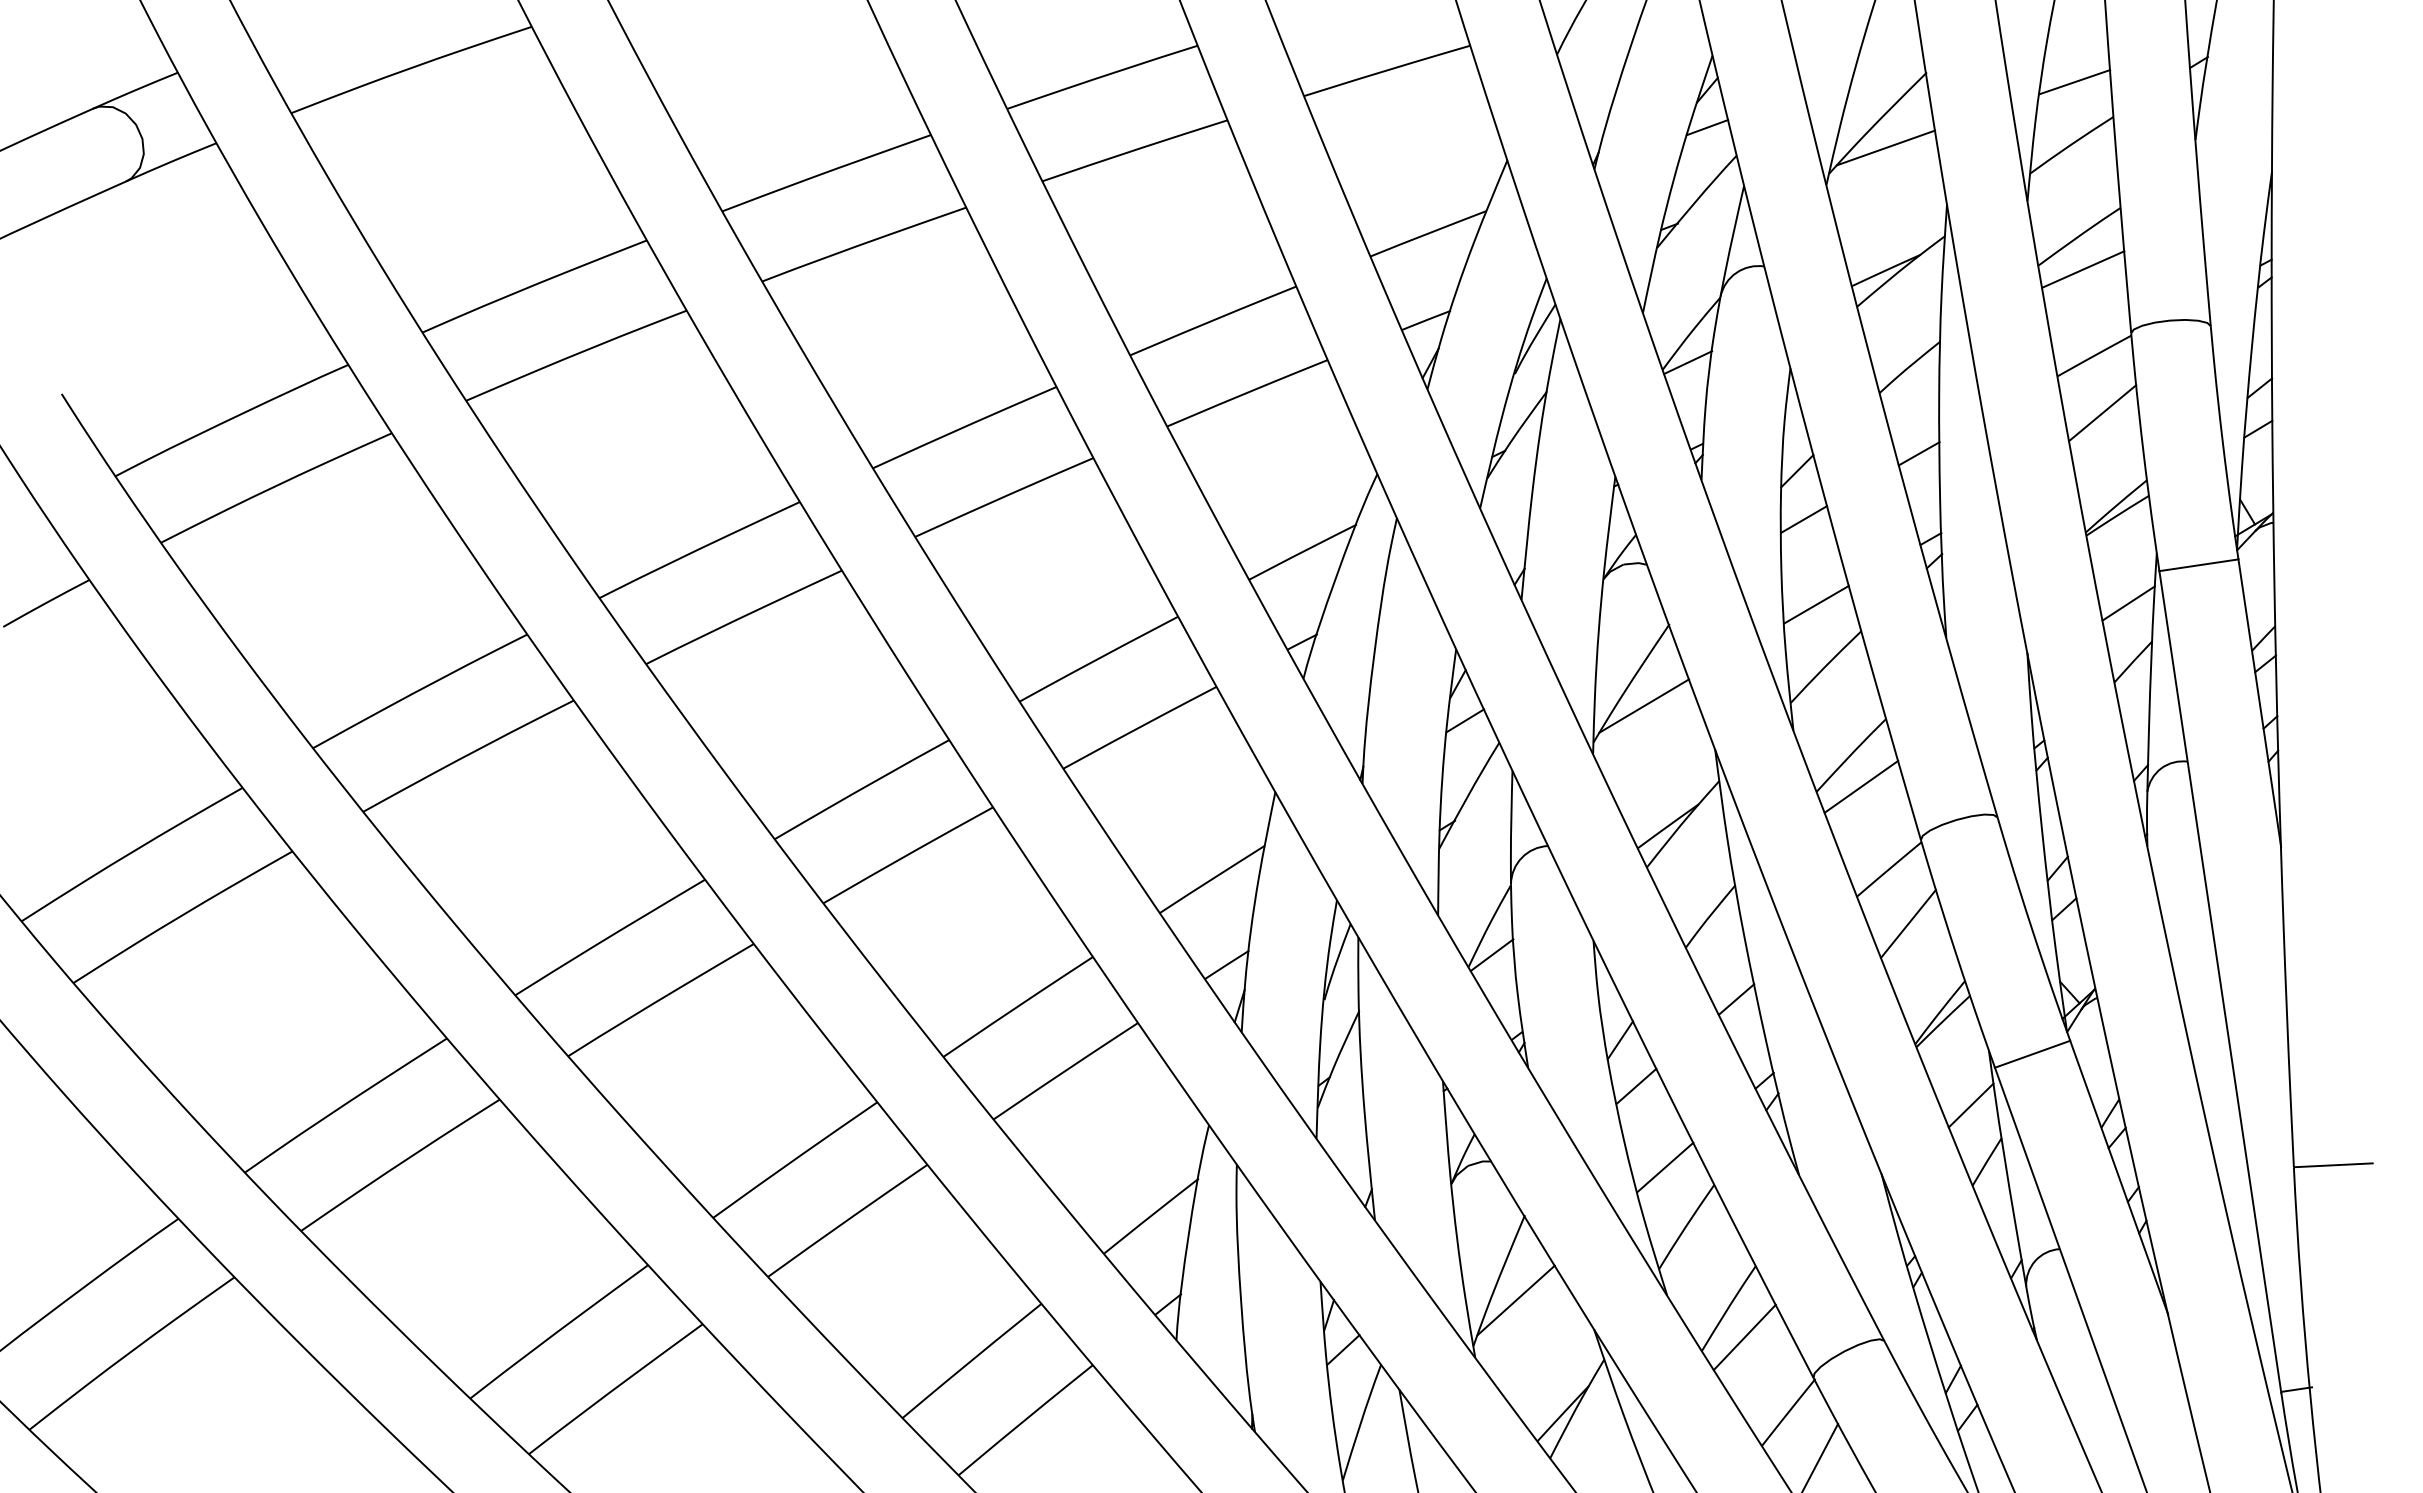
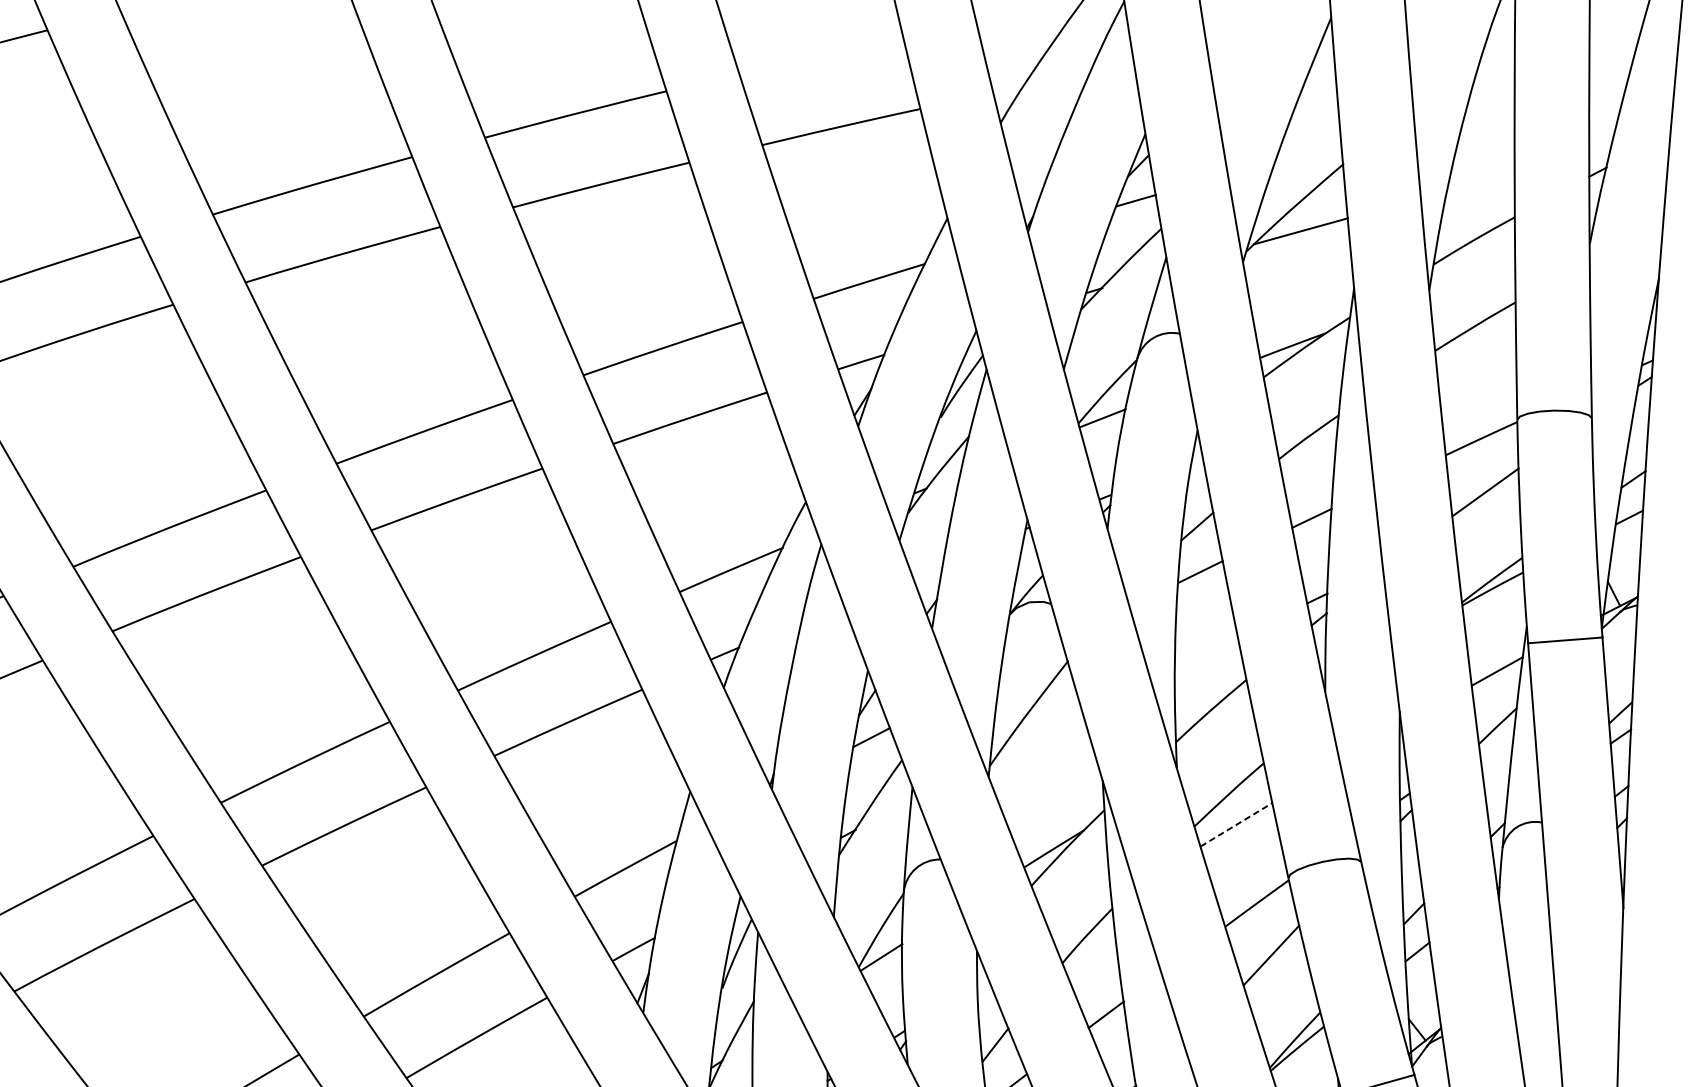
line: (2074, 82) -> (1480, 182), removed
line: (2083, 269) -> (1477, 357), removed
line: (1816, 604) -> (1206, 652), removed
line: (1644, 705) -> (1039, 734), removed
line: (1861, 786) -> (1236, 824), solid -> dashed

